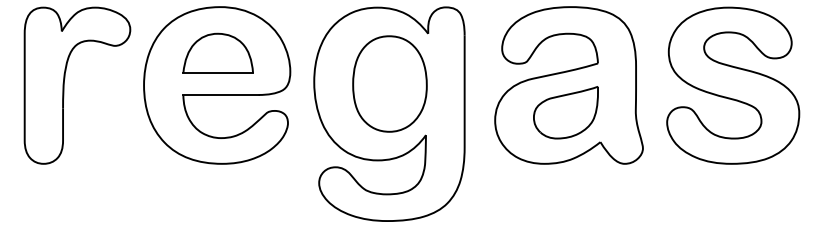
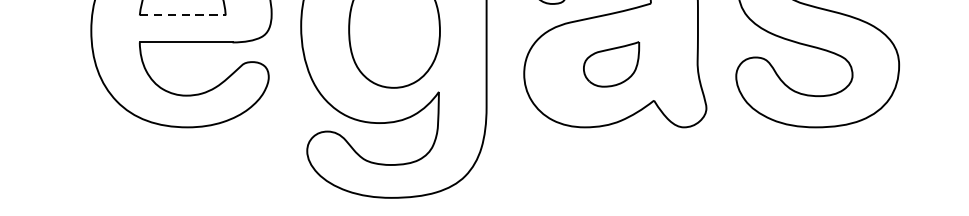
line: (218, 73) -> (183, 15), solid -> dashed
part: (565, 112) -> (610, 64), size x0.7

